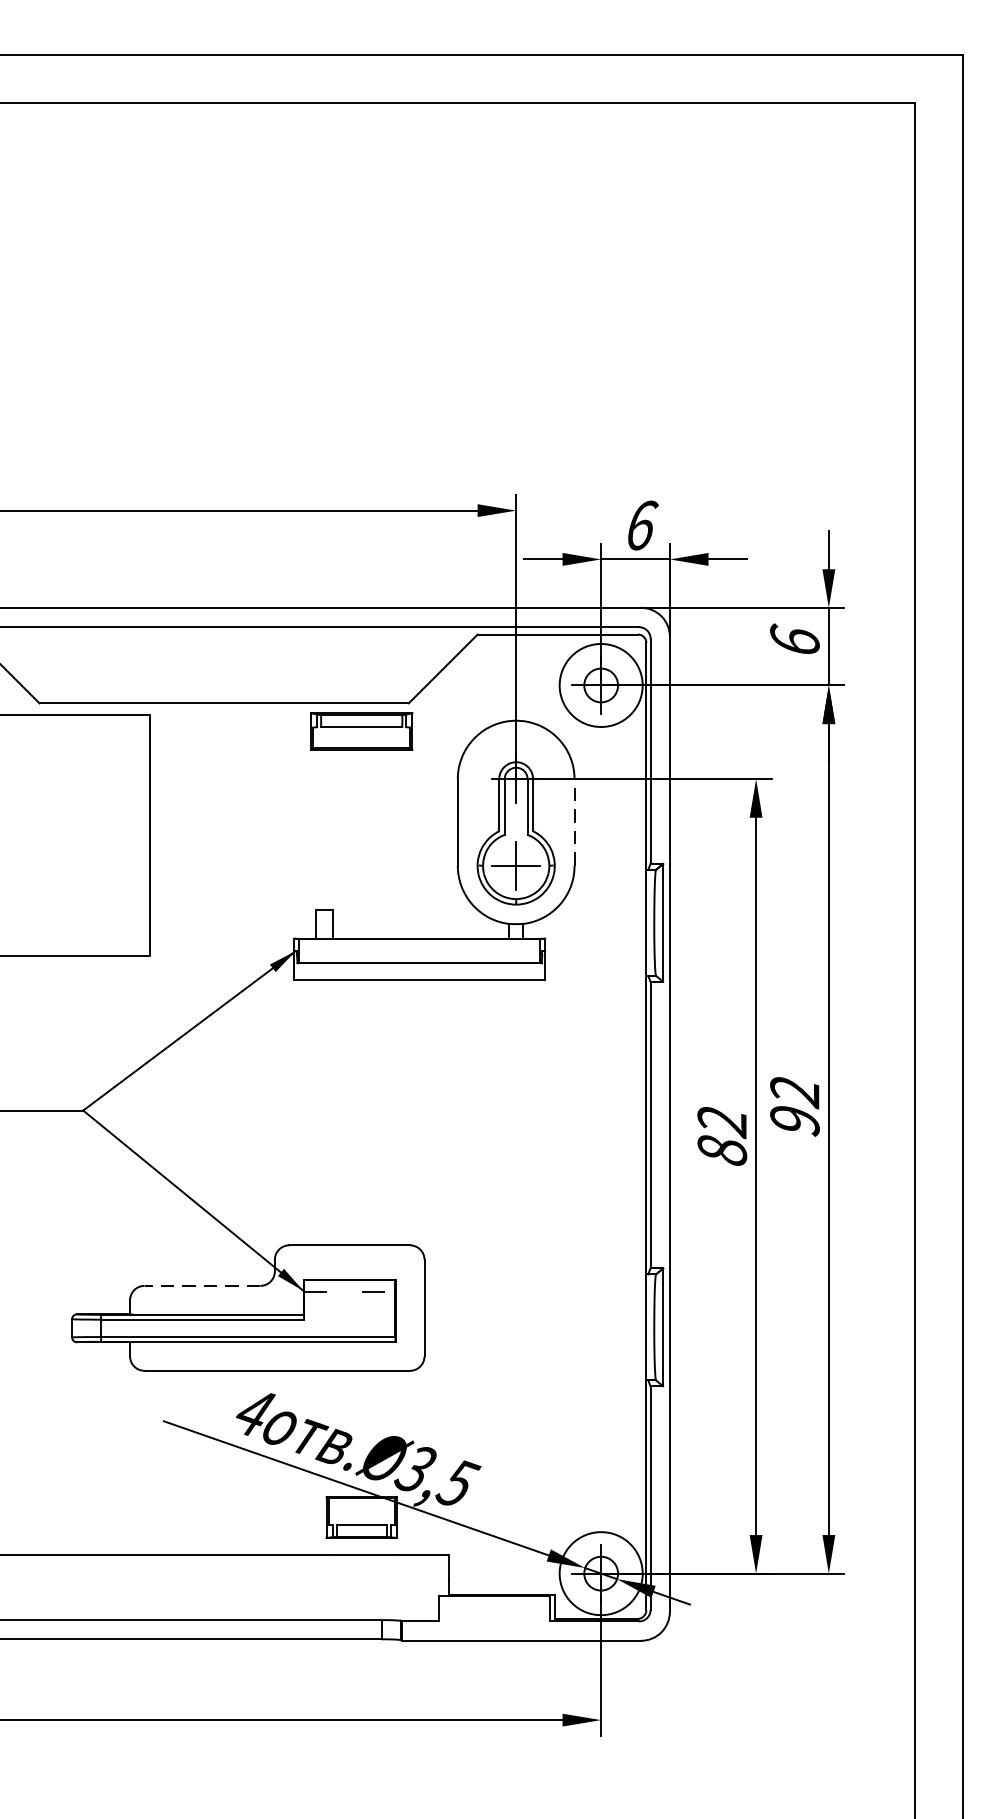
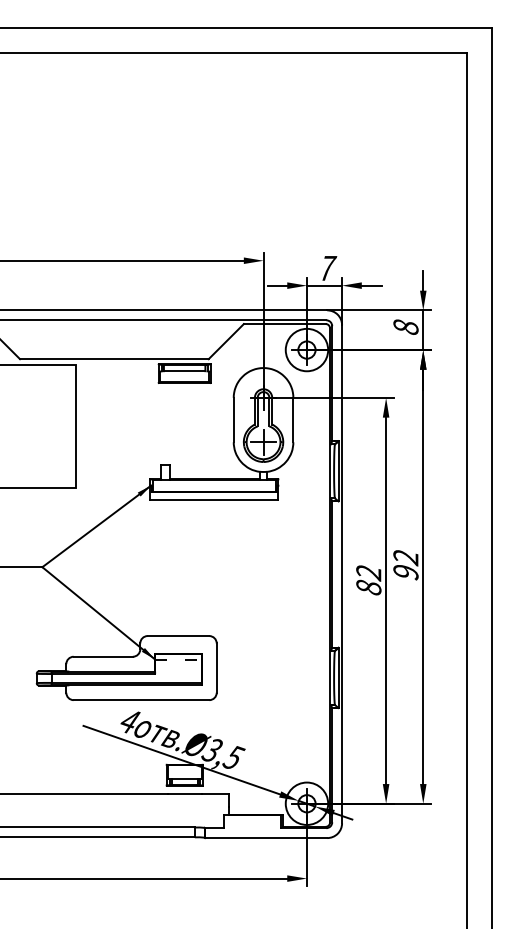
text: (643, 525) -> (328, 268), 6 -> 7
text: (794, 639) -> (405, 326), 6 -> 8
line: (574, 821) -> (293, 419), dashed -> solid
line: (202, 1285) -> (103, 656), dashed -> solid

